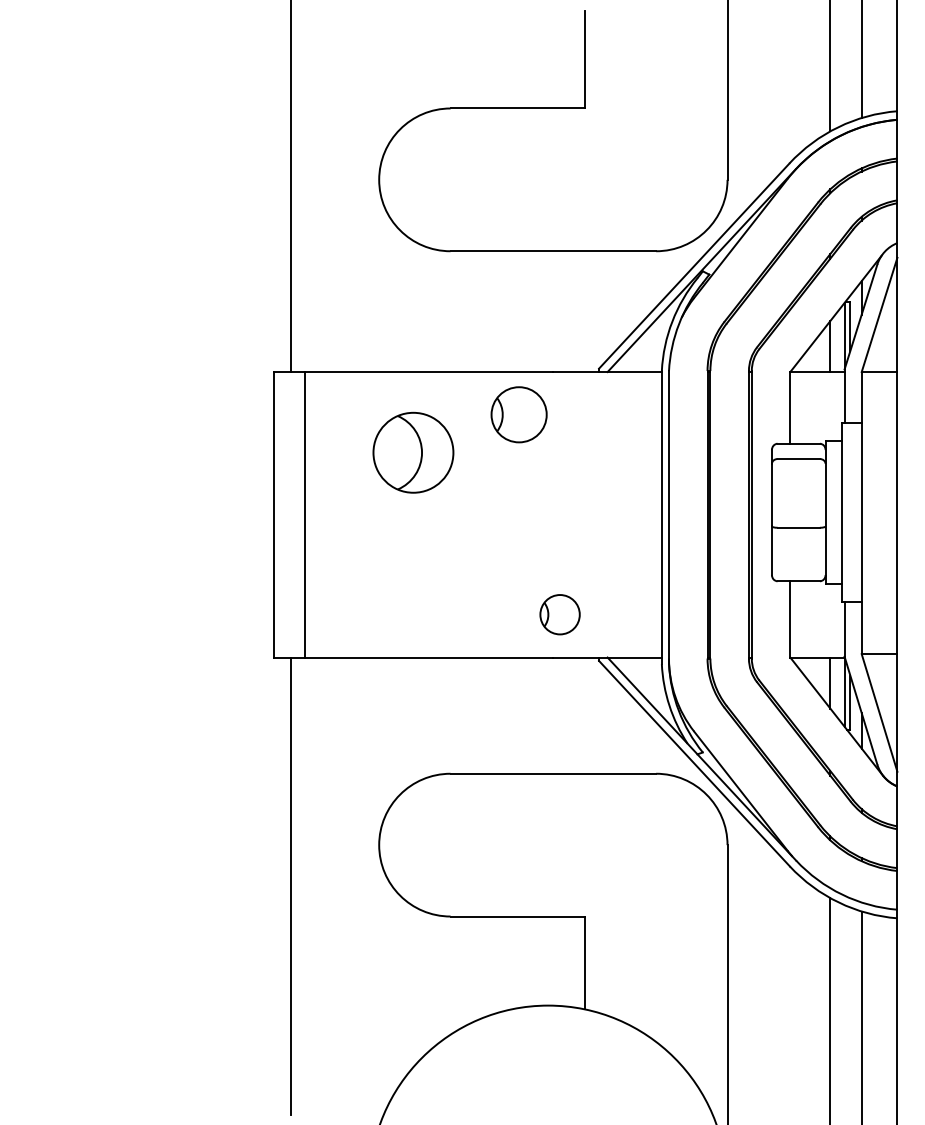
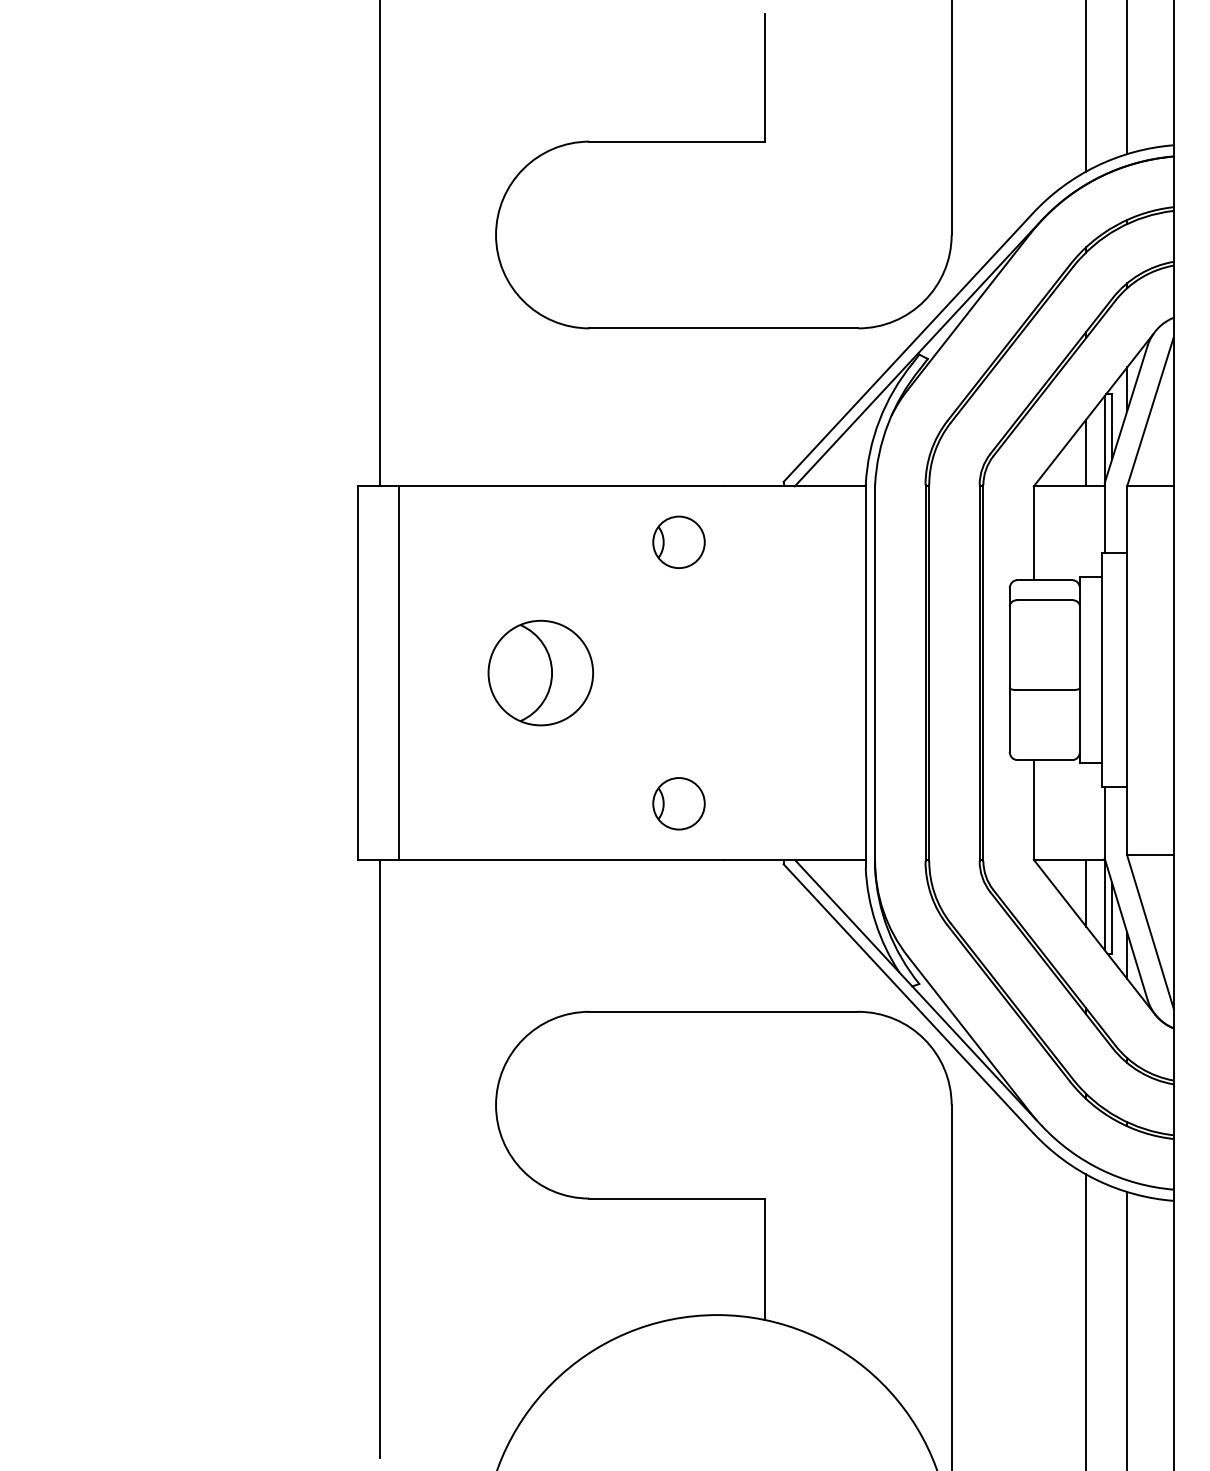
part: (518, 414) -> (678, 541), size x0.71
part: (413, 452) -> (540, 672), moved
part: (559, 614) -> (678, 803), moved

